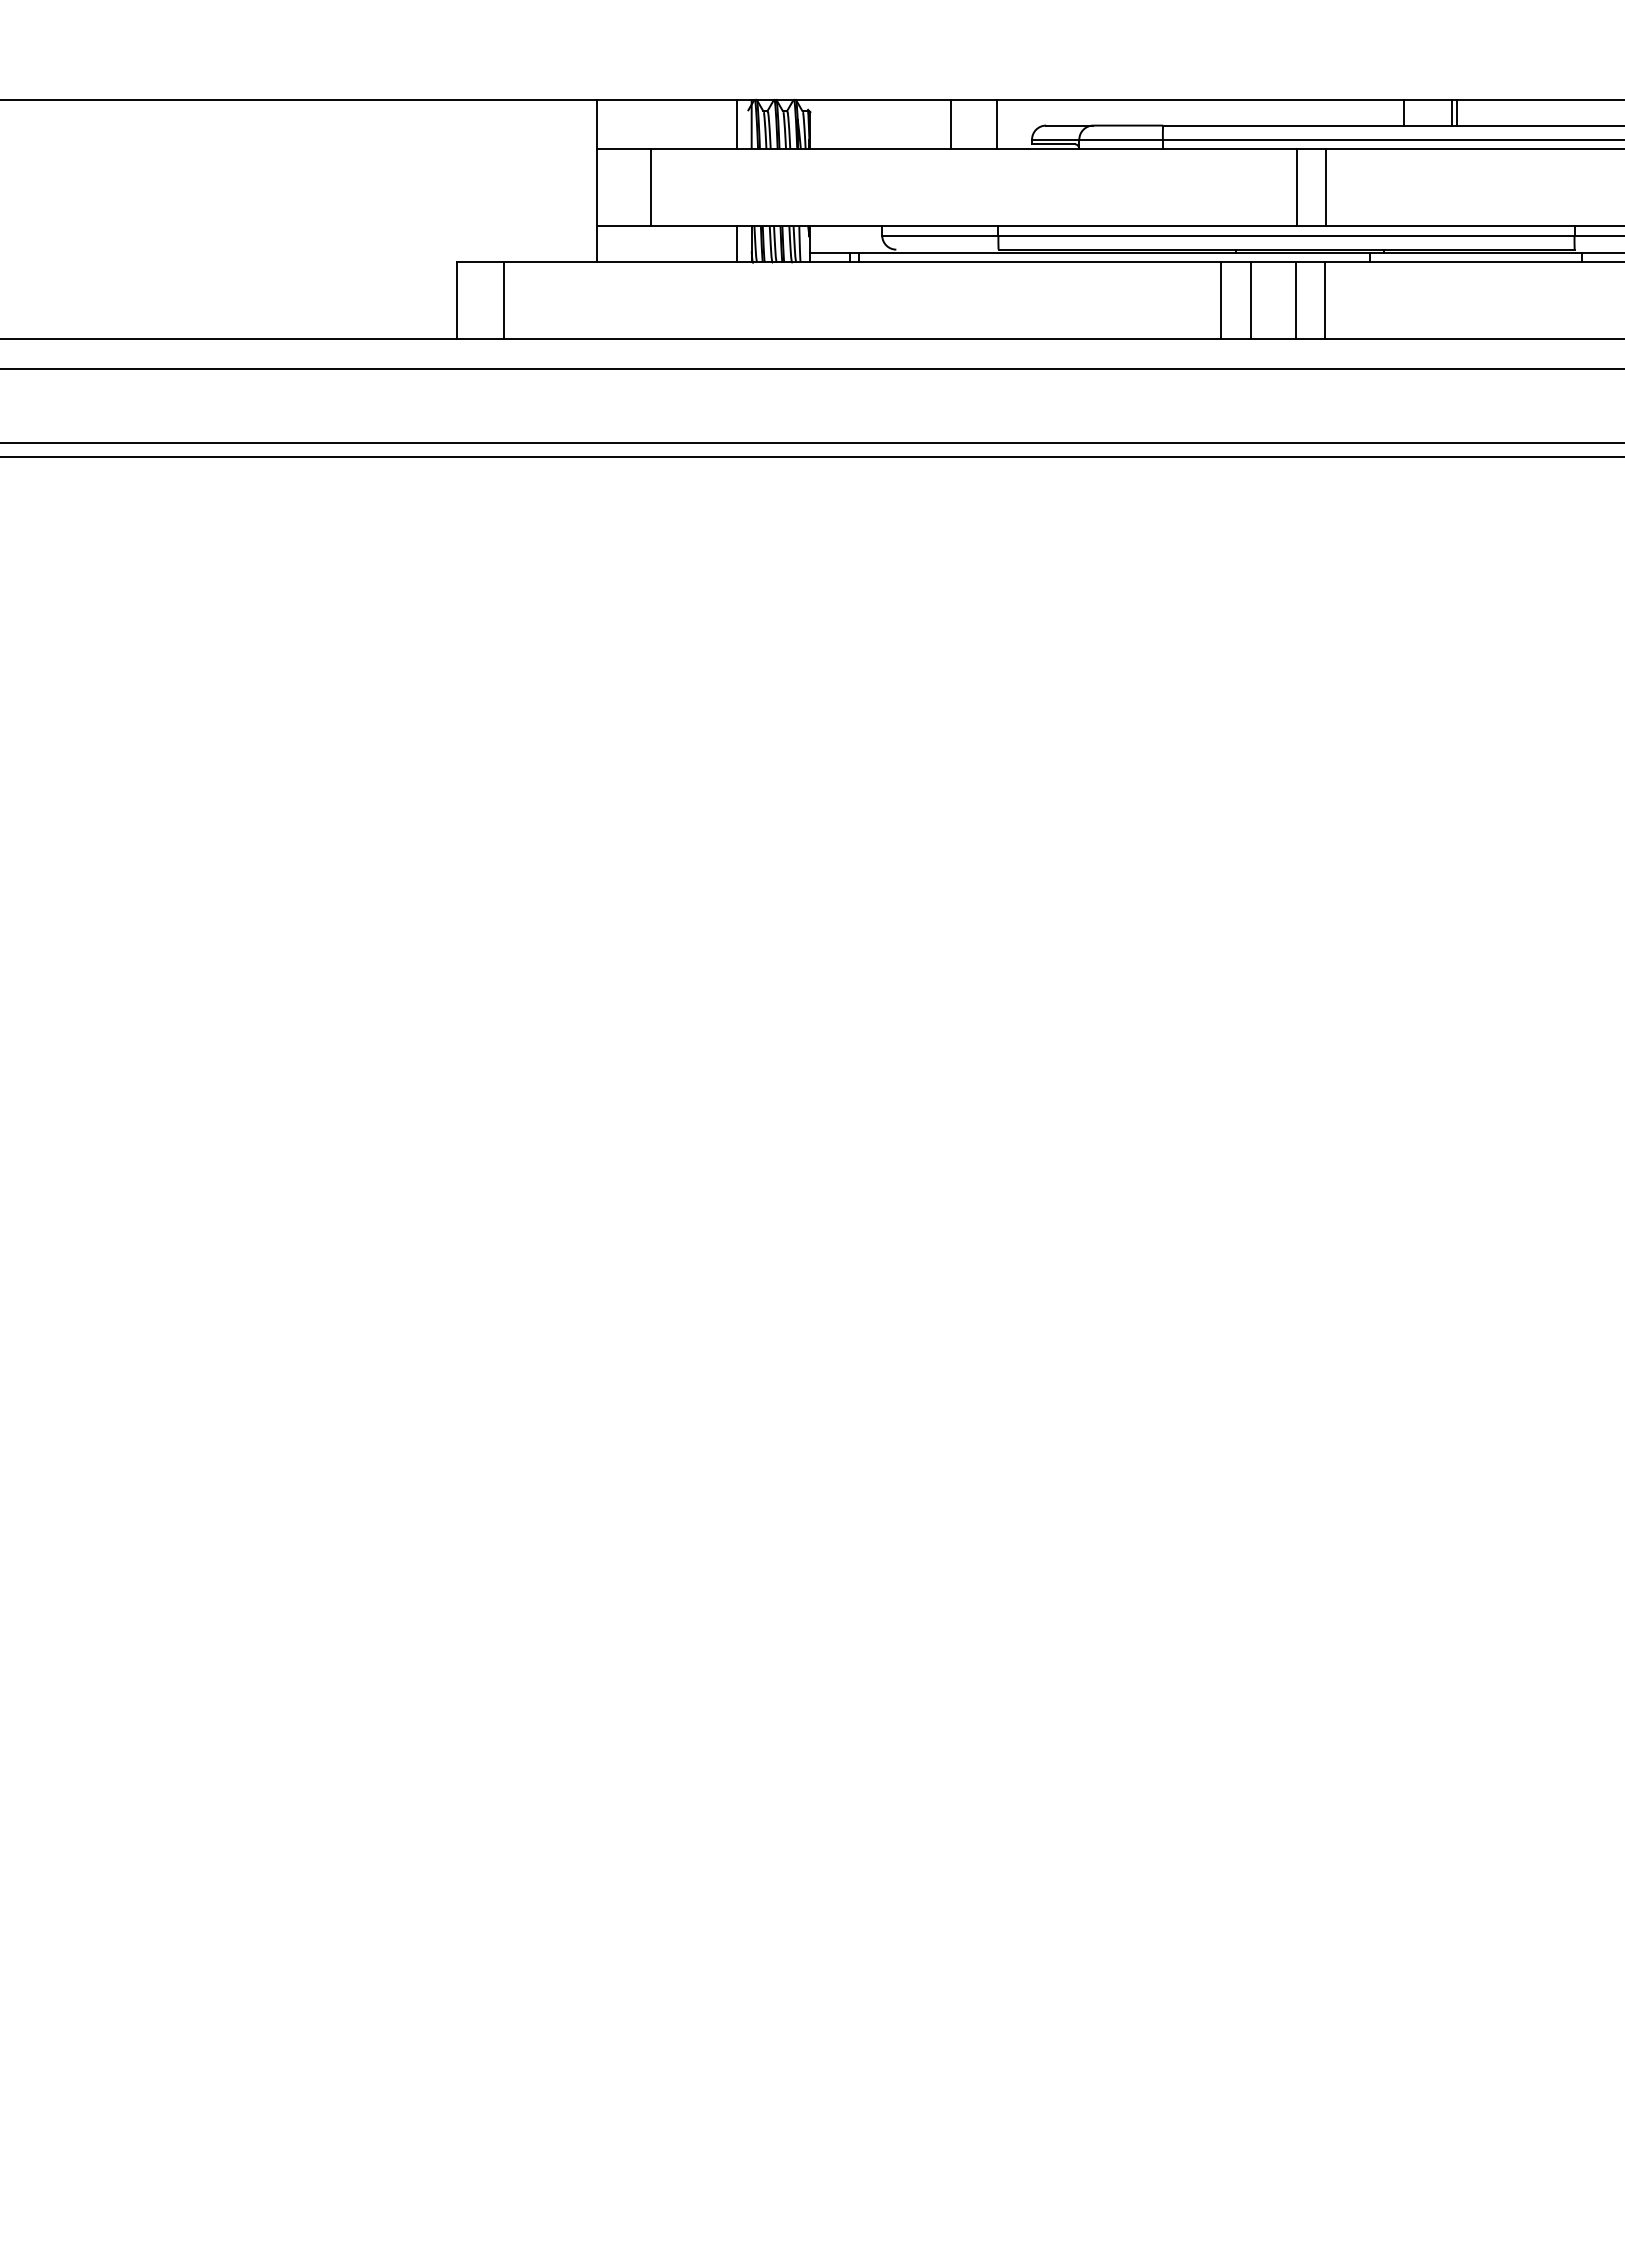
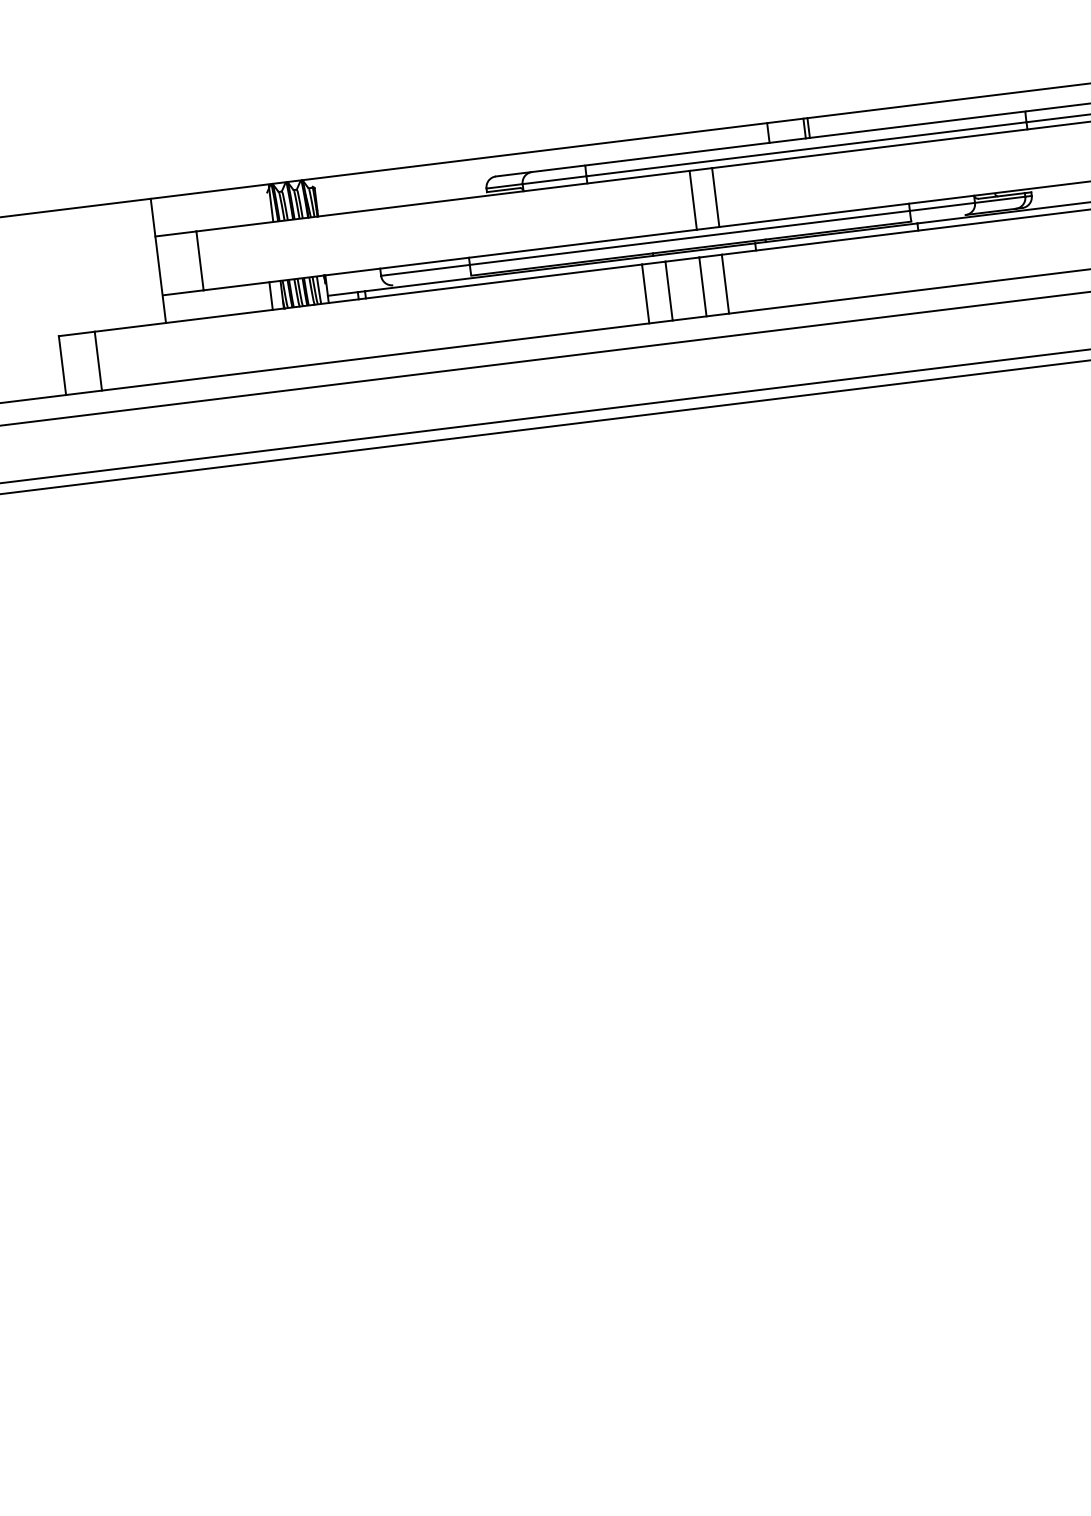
line: (737, 124) -> (260, 204), removed
line: (950, 124) -> (422, 184), removed
line: (997, 124) -> (458, 180), removed

